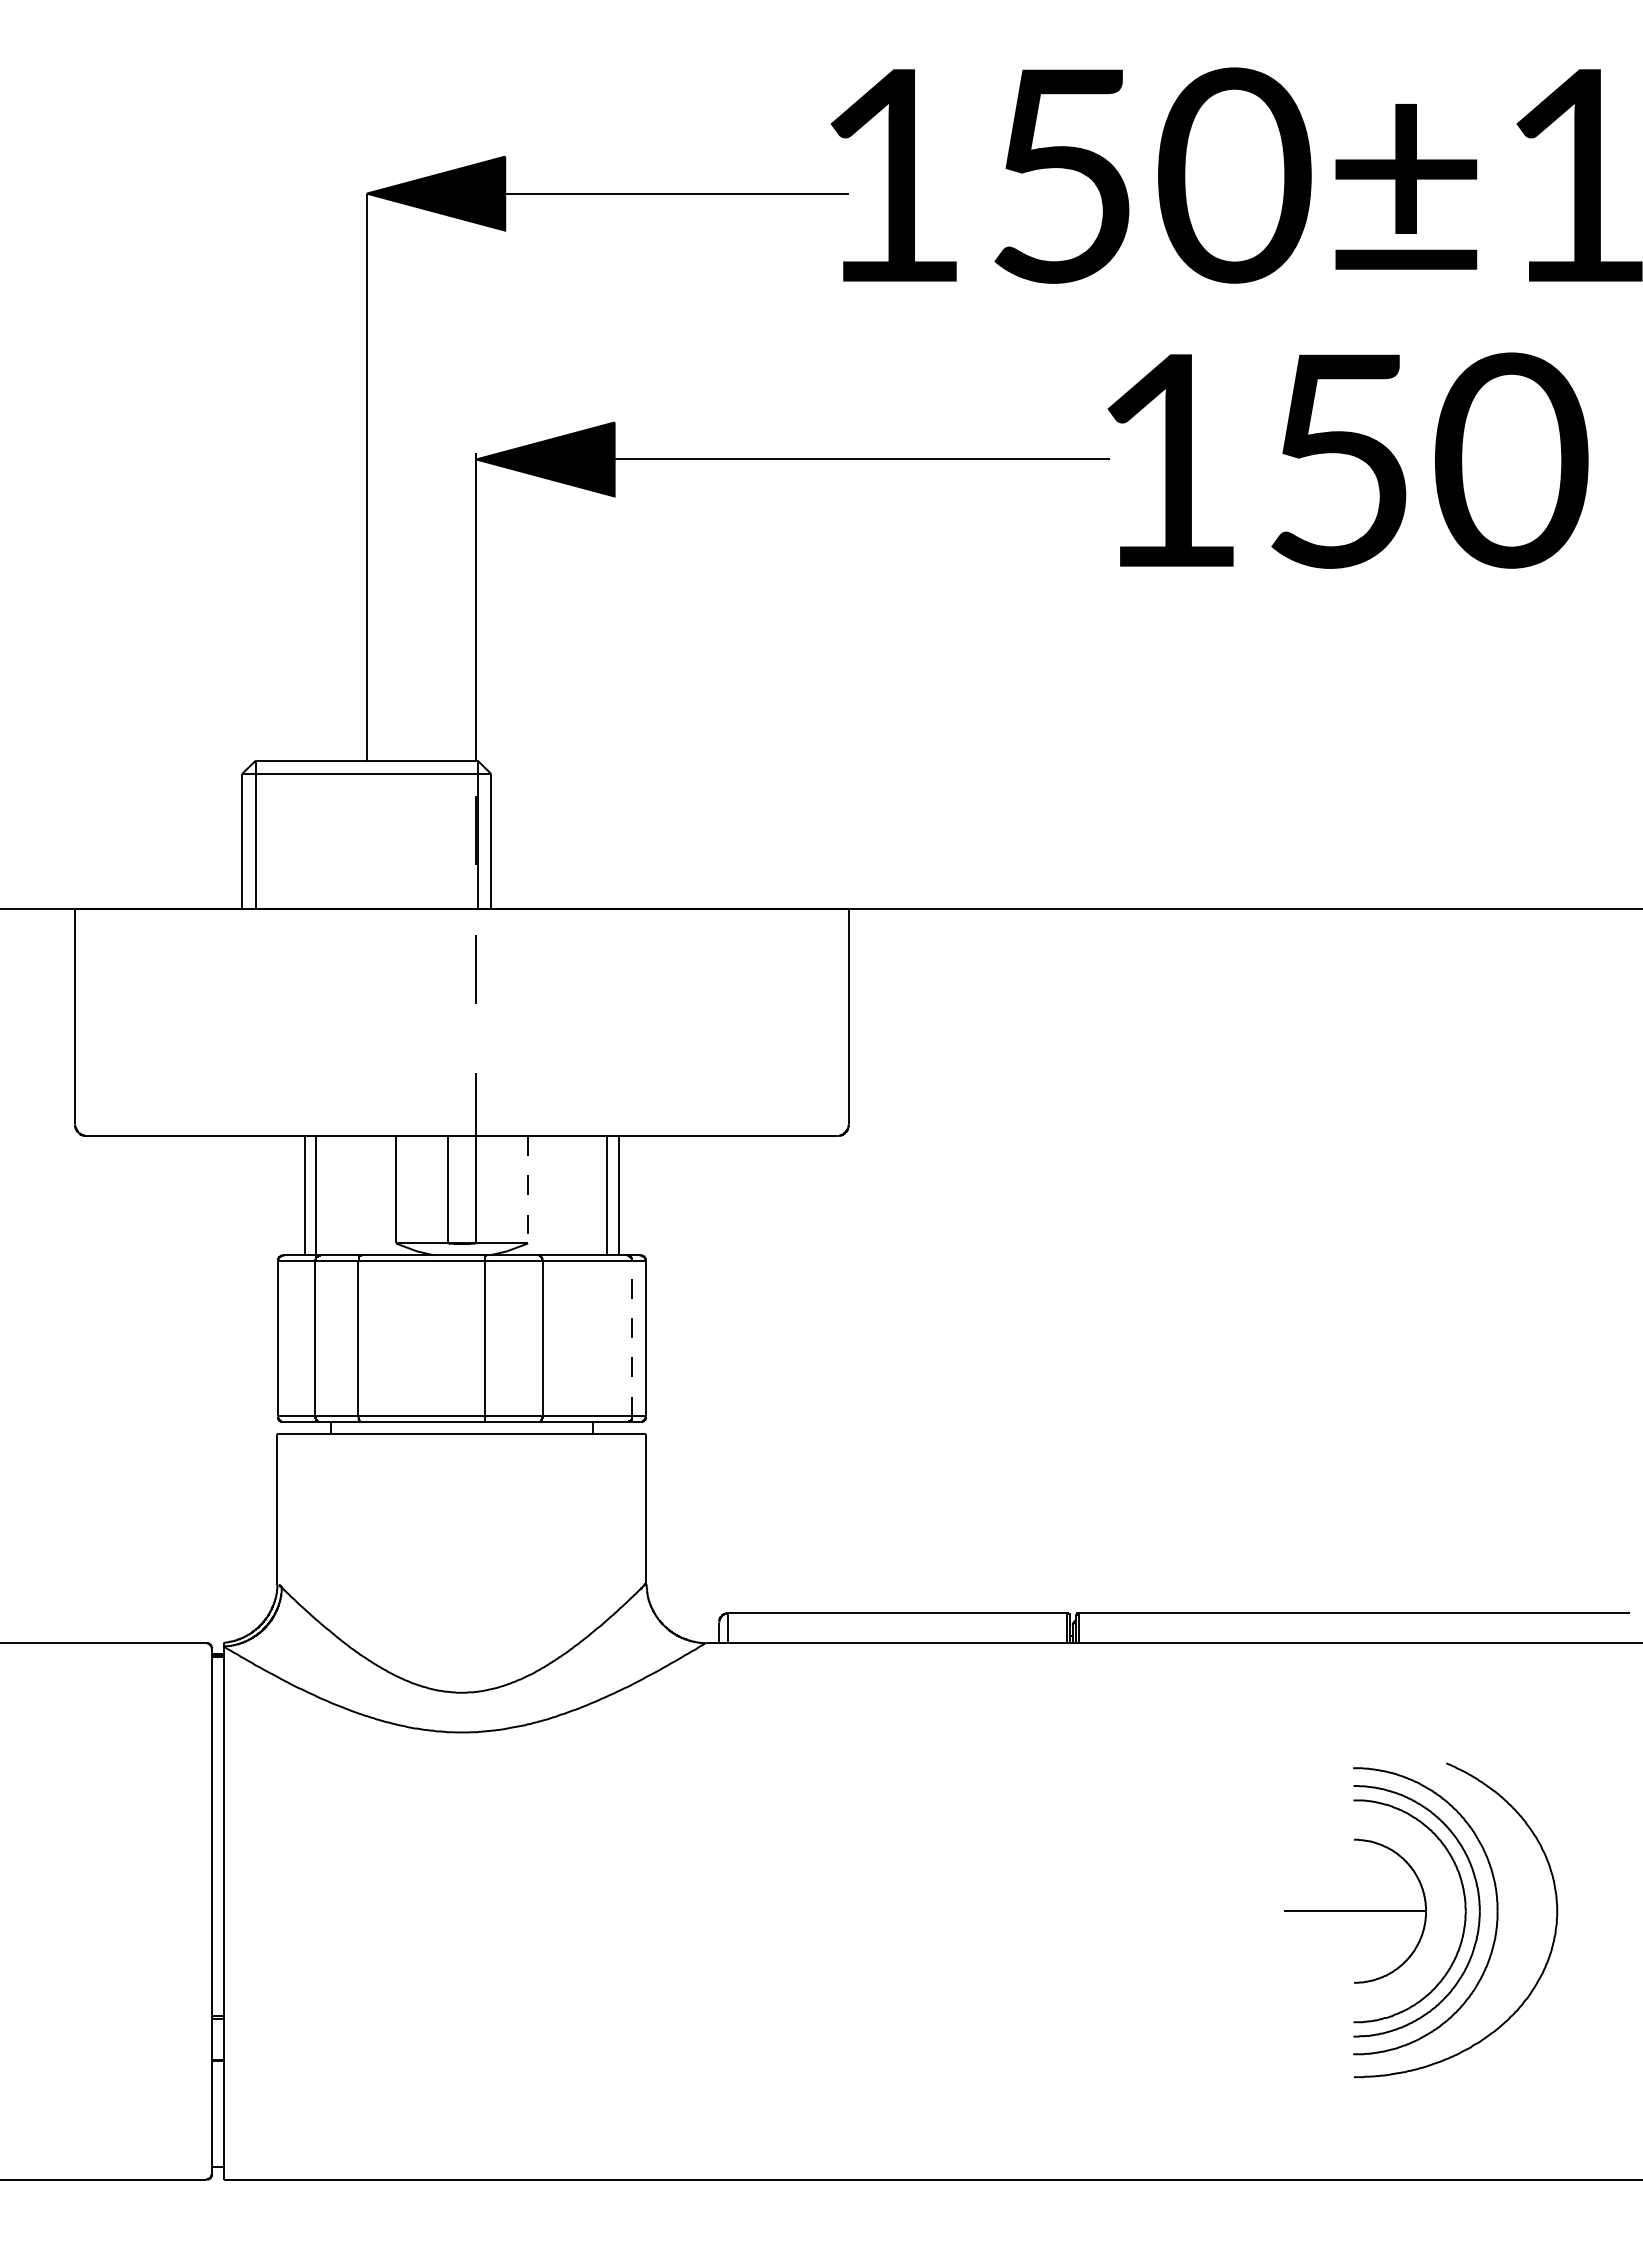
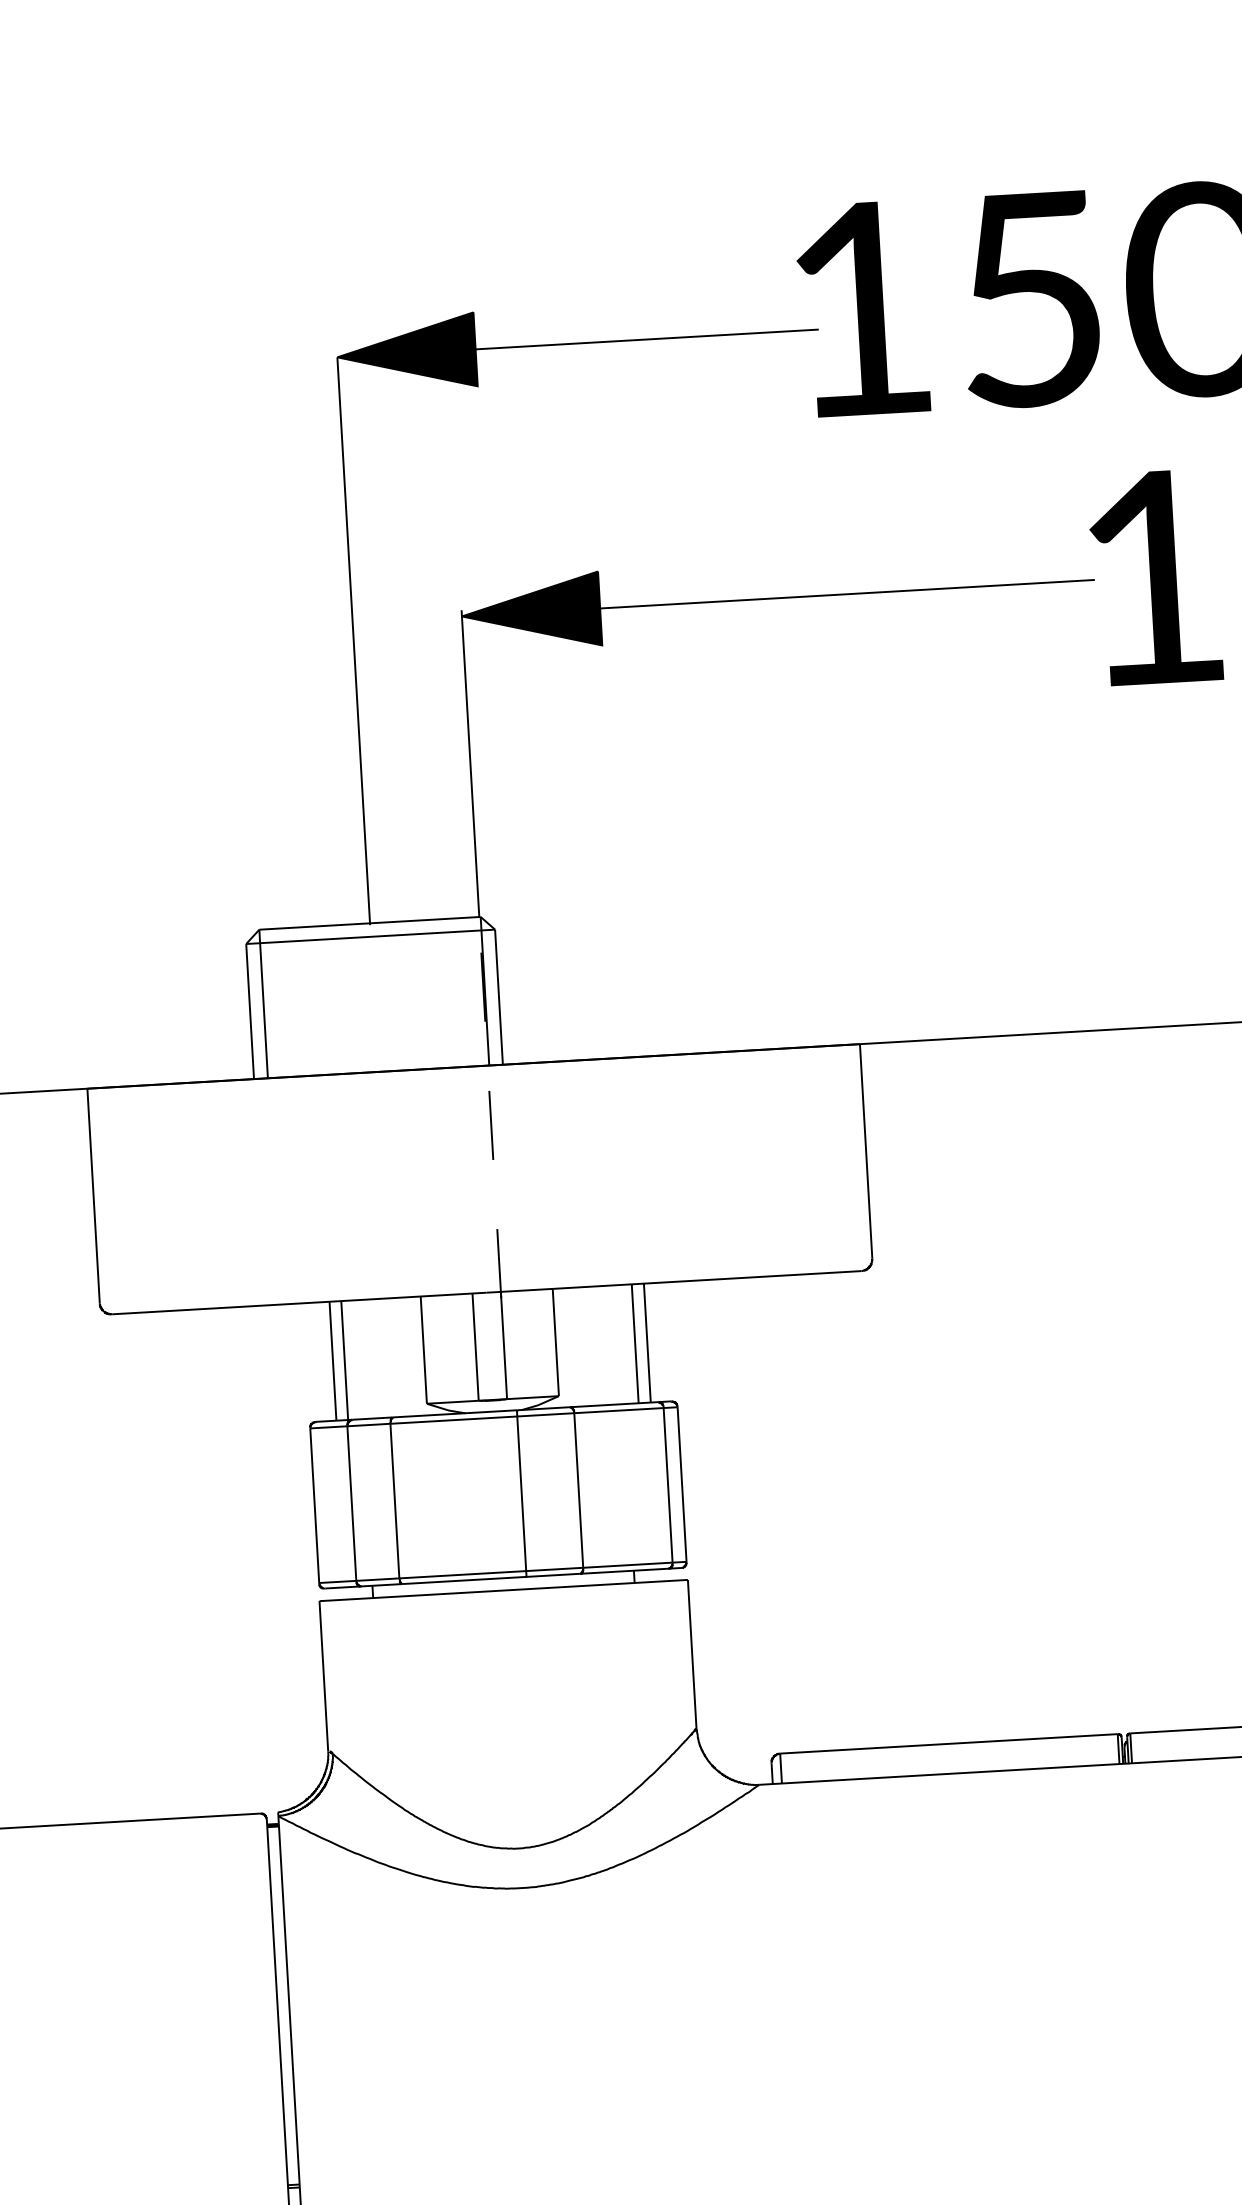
line: (528, 1189) -> (556, 1342), dashed -> solid
line: (632, 1338) -> (668, 1485), dashed -> solid

